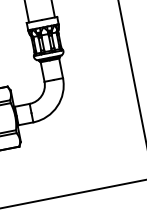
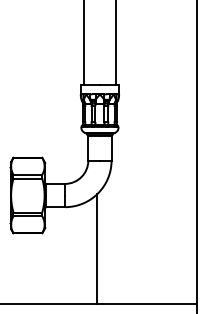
line: (65, 150) -> (97, 248), added

